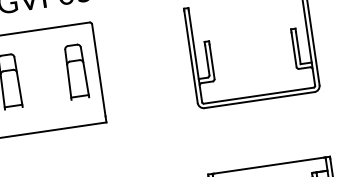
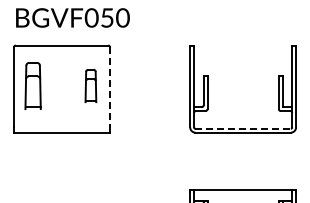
line: (99, 70) -> (110, 87), solid -> dashed
part: (75, 71) -> (90, 85), size x0.7
line: (259, 95) -> (243, 128), solid -> dashed

